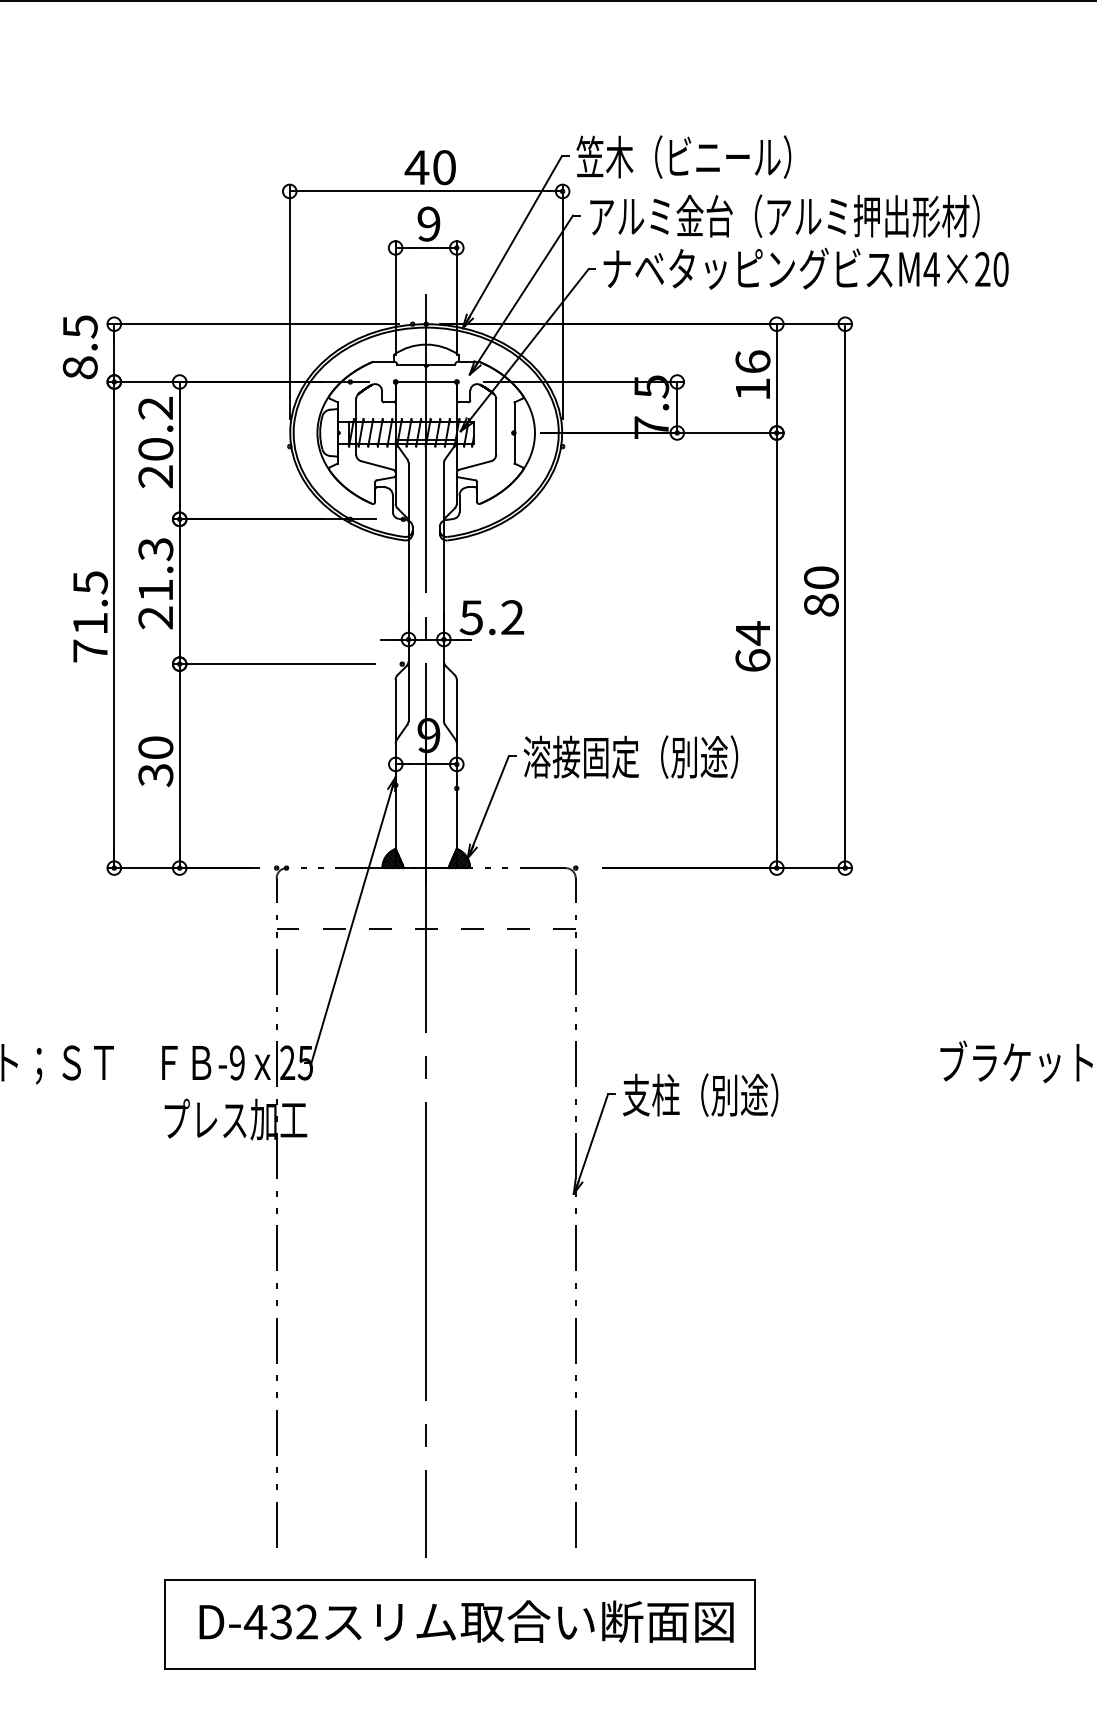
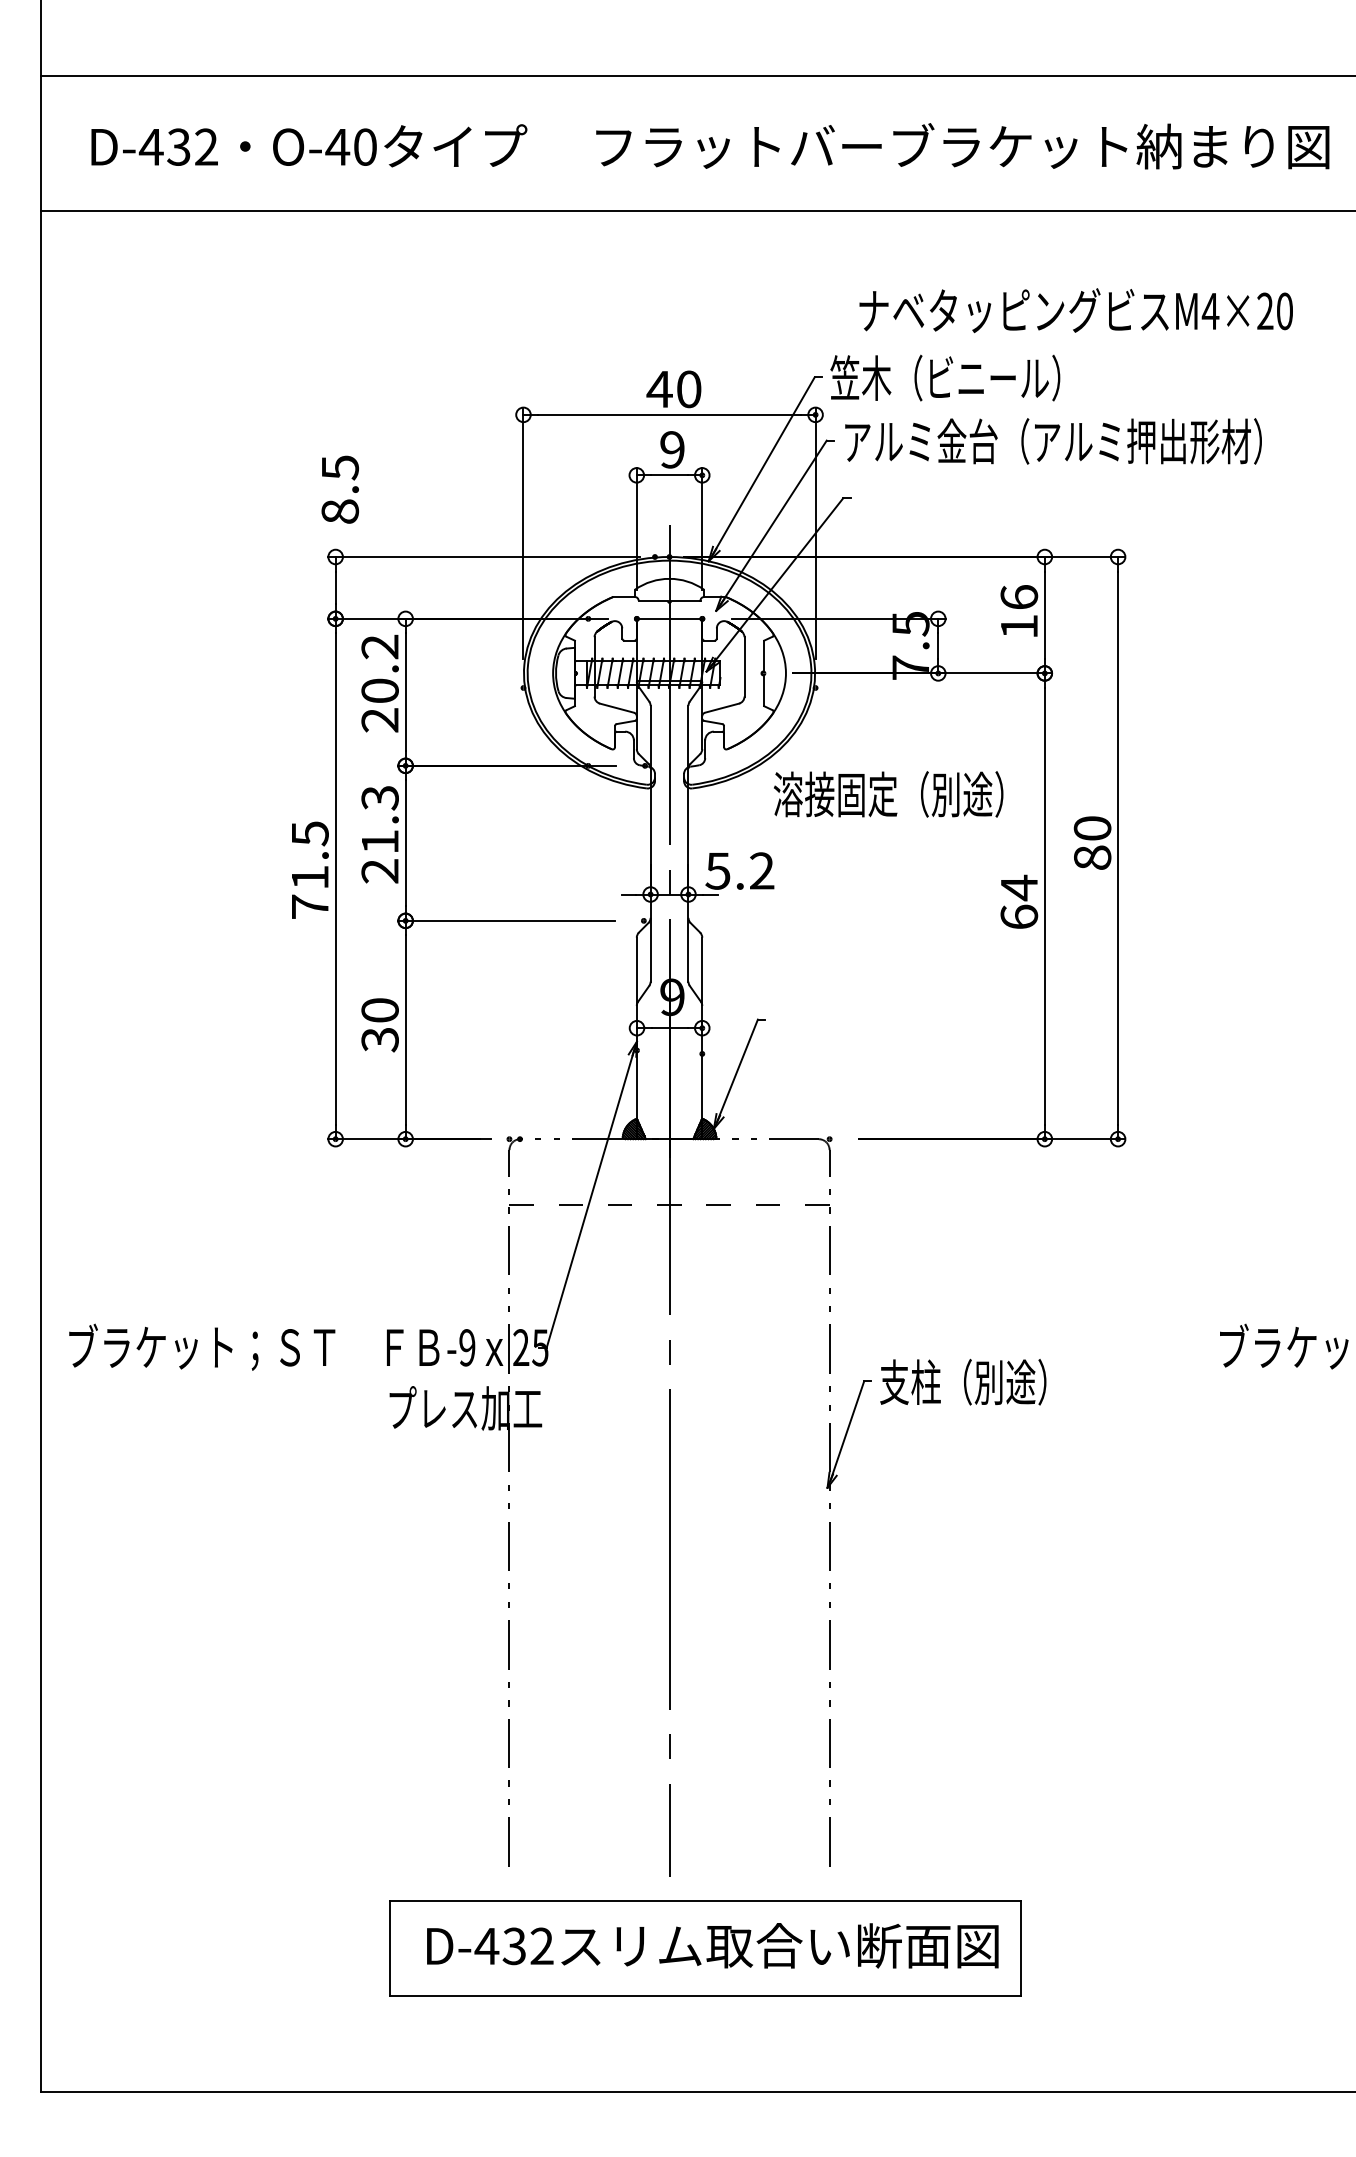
text: (805, 268) -> (1075, 310), moved
text: (79, 347) -> (339, 489), moved
text: (630, 757) -> (888, 794), moved

